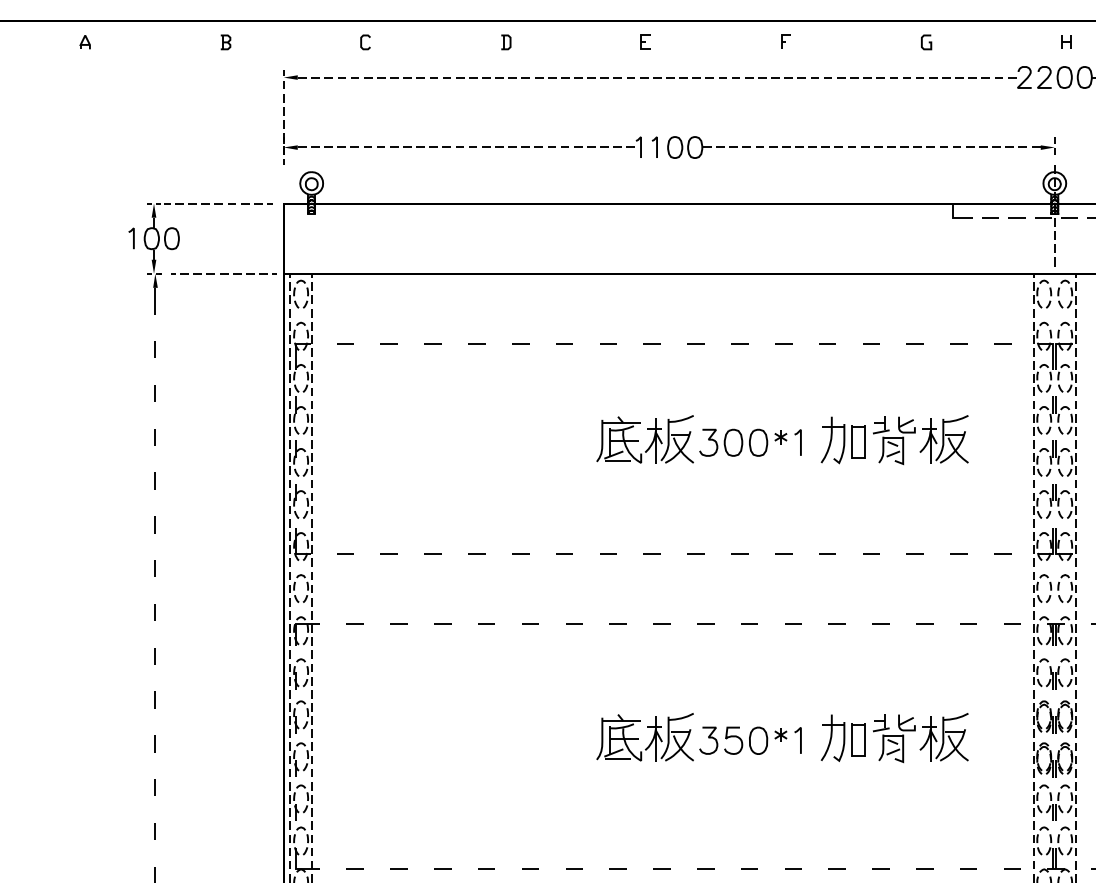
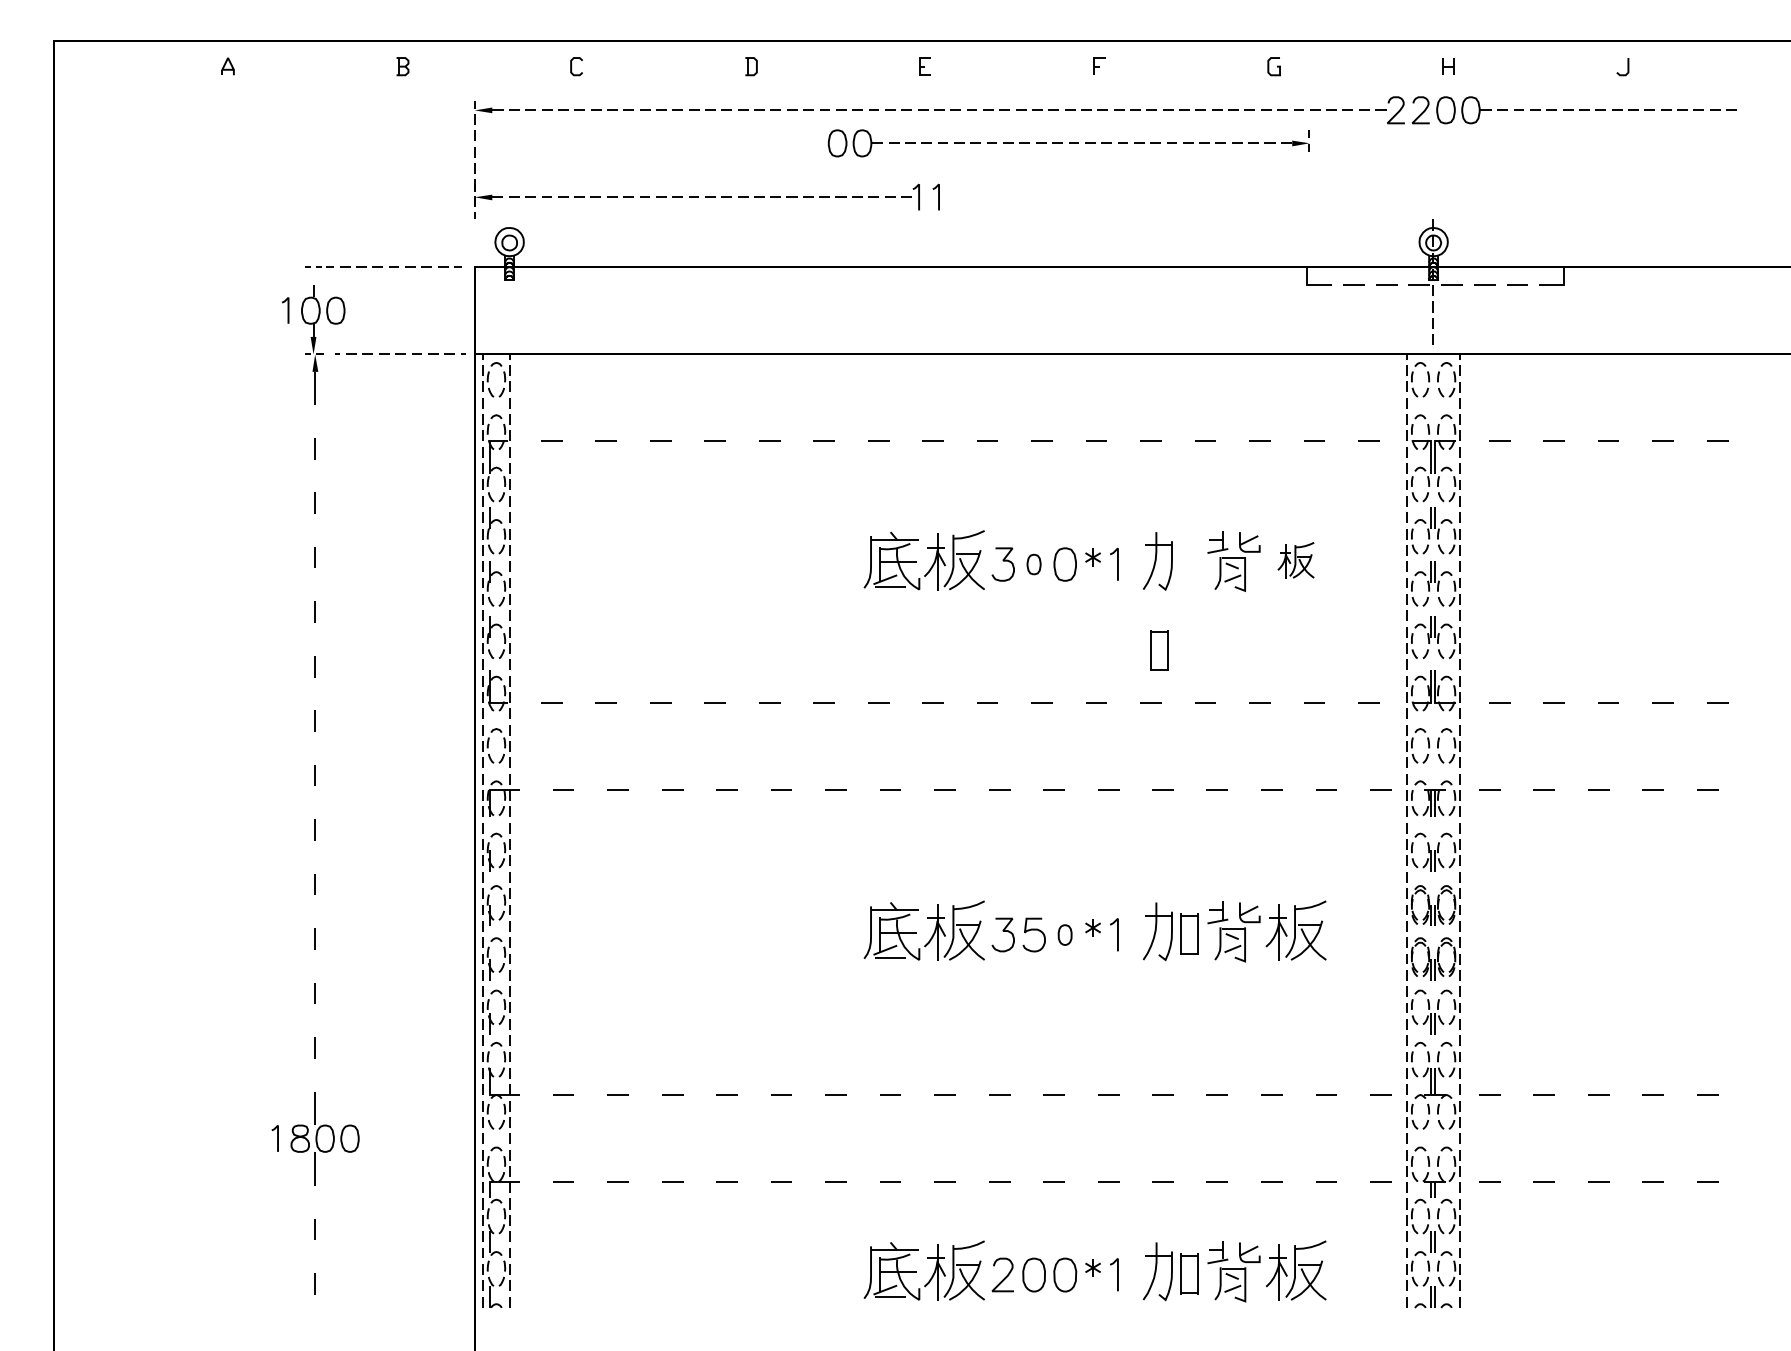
part: (860, 147) -> (1068, 143), moved
fill: (153, 210) -> (313, 275), removed
part: (943, 439) -> (1295, 560), size x0.6
part: (858, 441) -> (1159, 650), moved
part: (732, 442) -> (1033, 564), size x0.6
part: (757, 740) -> (1064, 934), size x0.6

